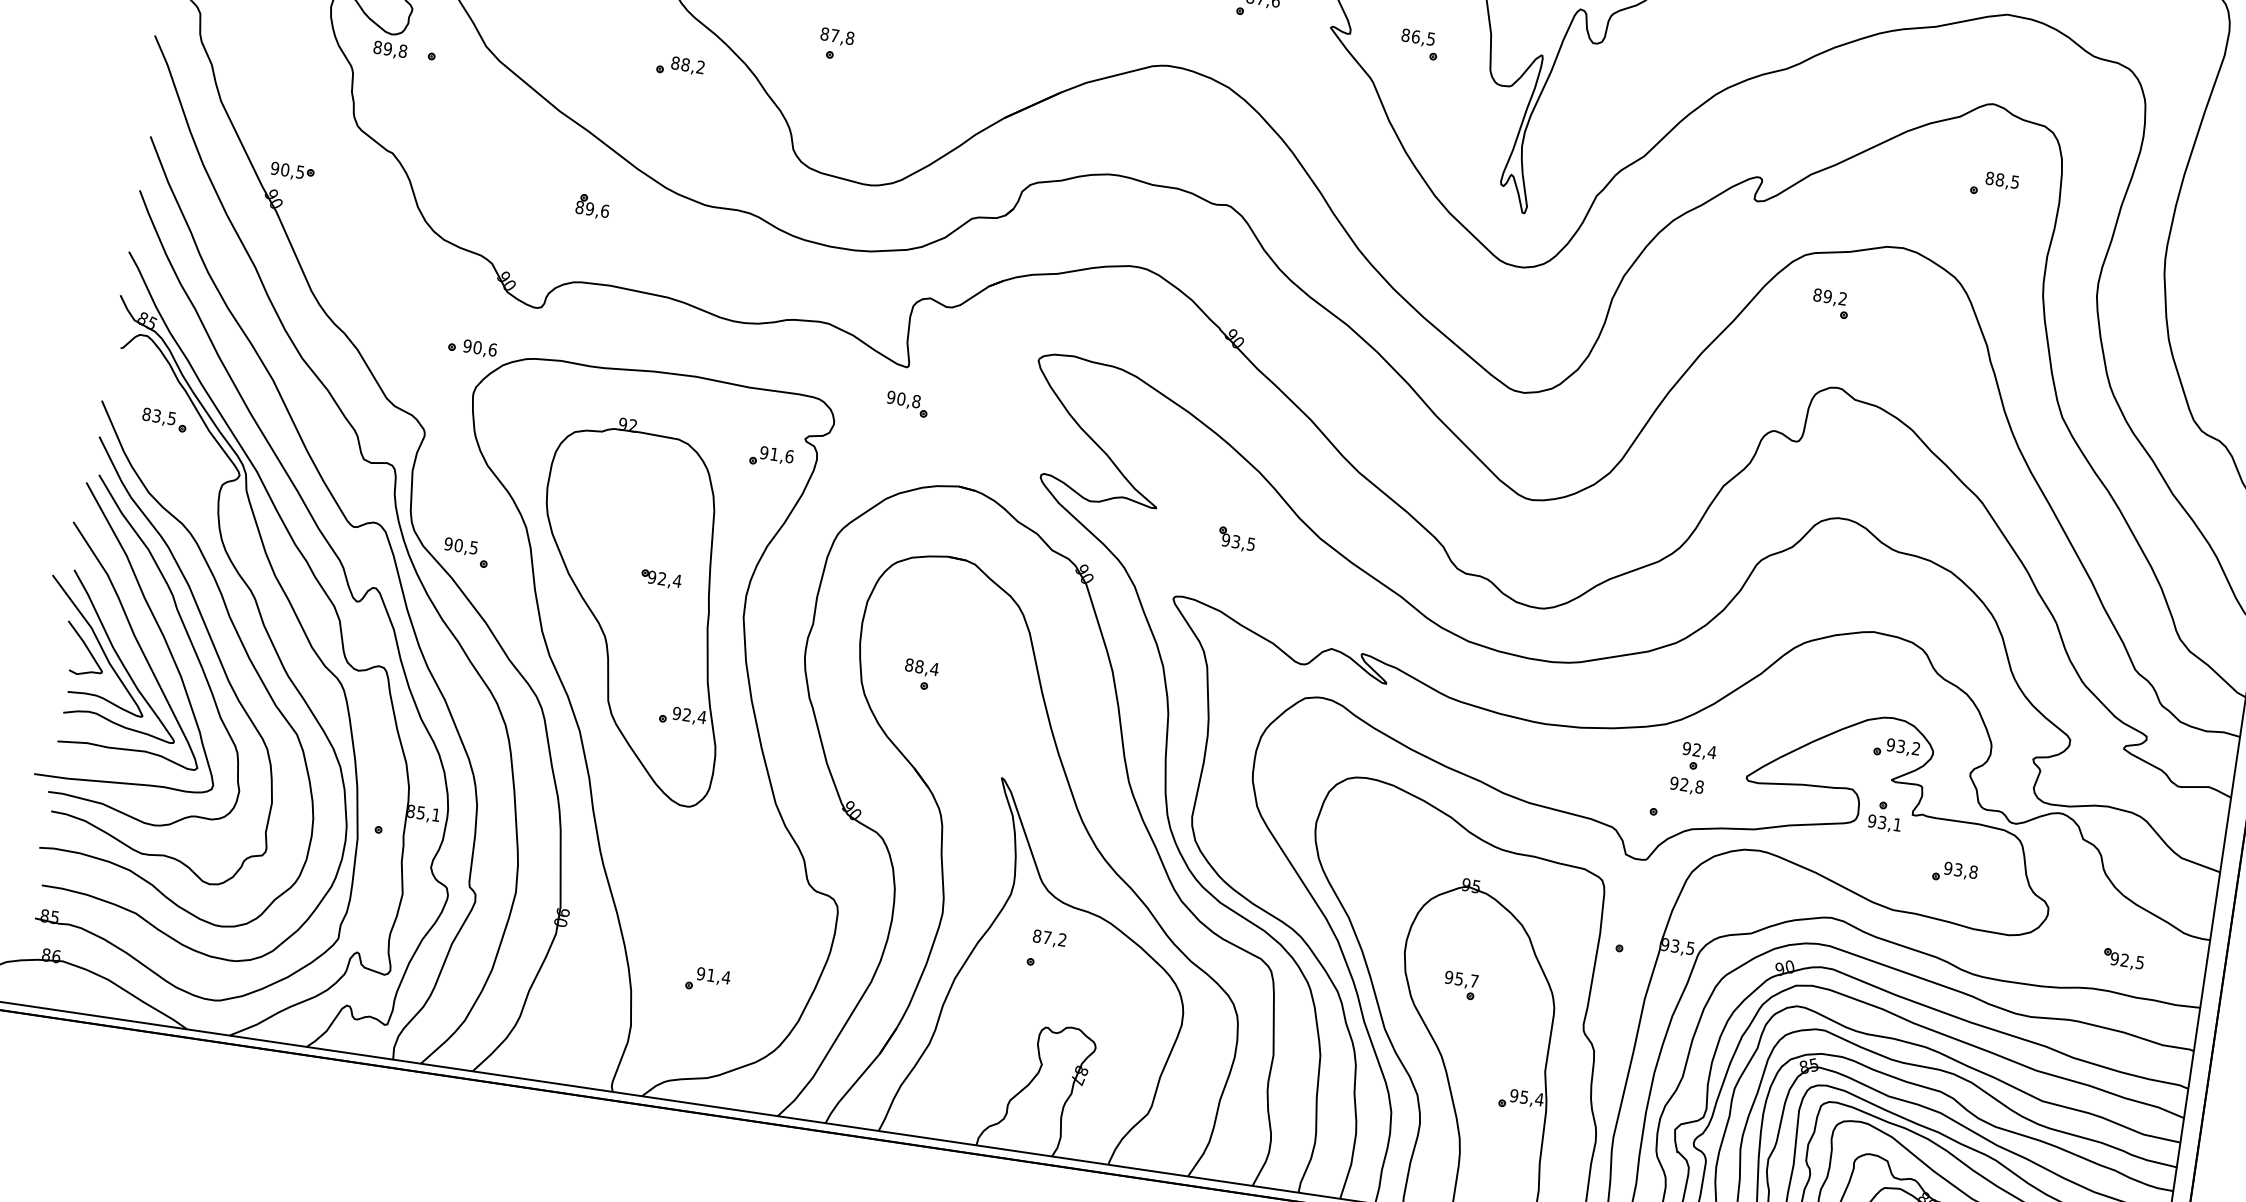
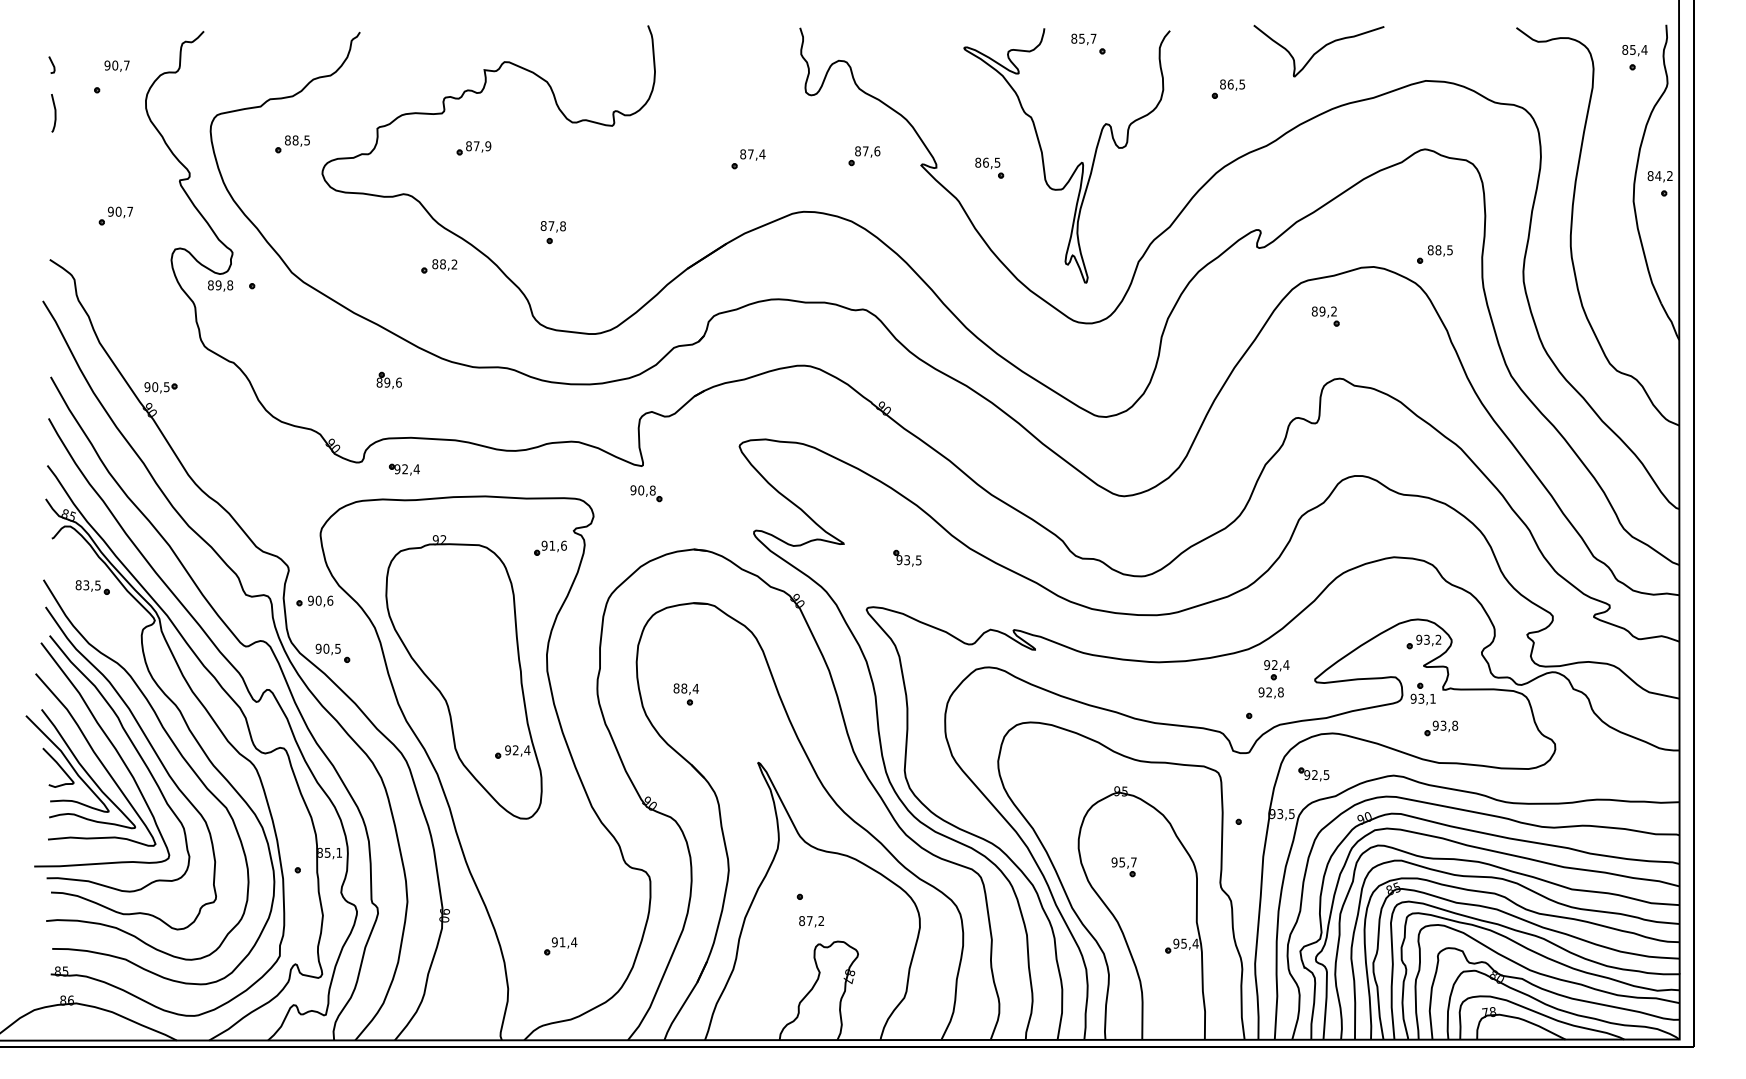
part: (1994, 184) -> (1434, 254), moved
part: (472, 346) -> (314, 600), moved
part: (661, 579) -> (404, 469), moved
part: (1955, 873) -> (1441, 728), moved
text: (1049, 938) -> (811, 921), moved
part: (2123, 959) -> (1313, 774), moved

